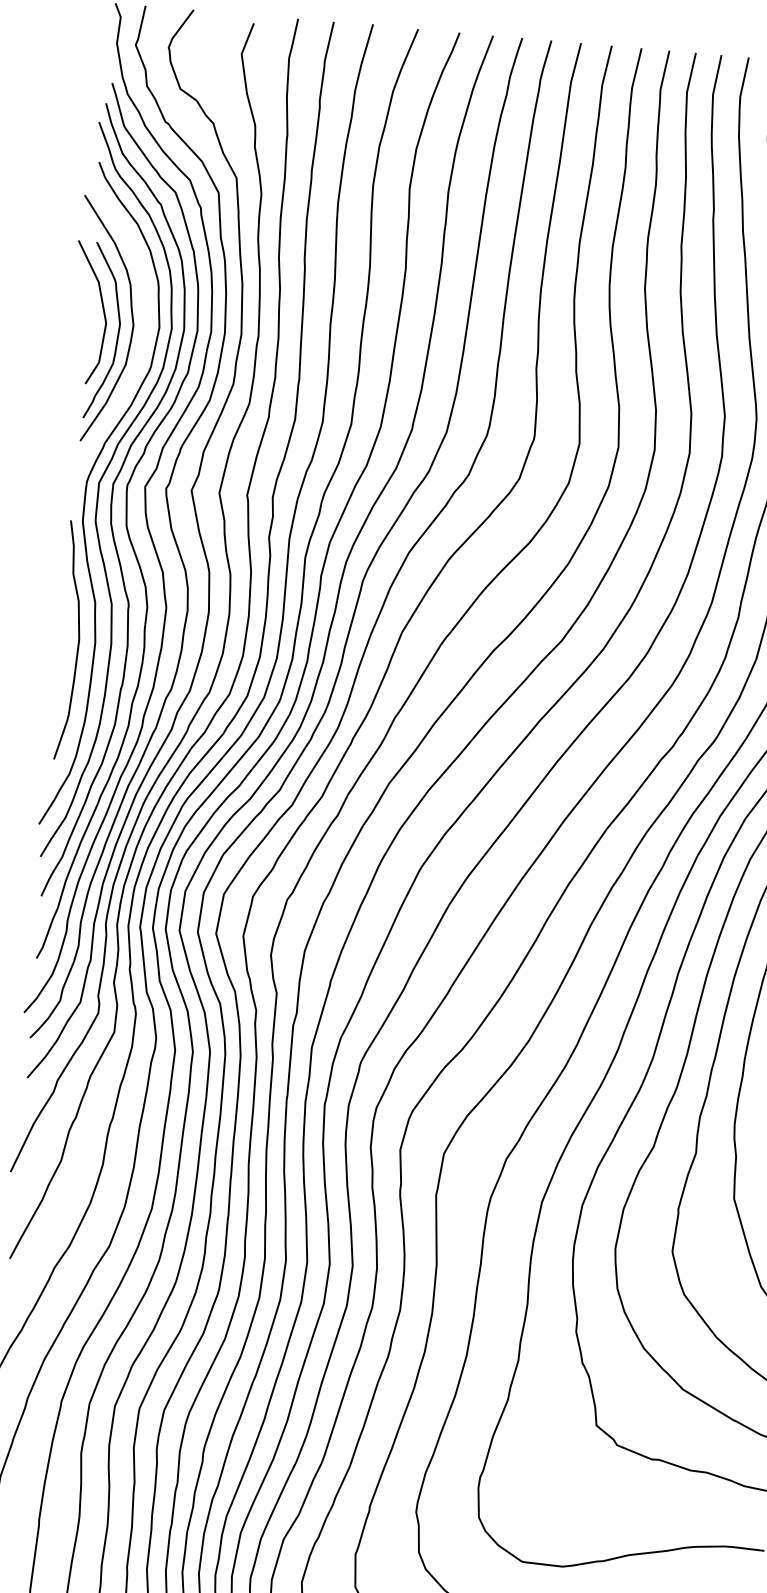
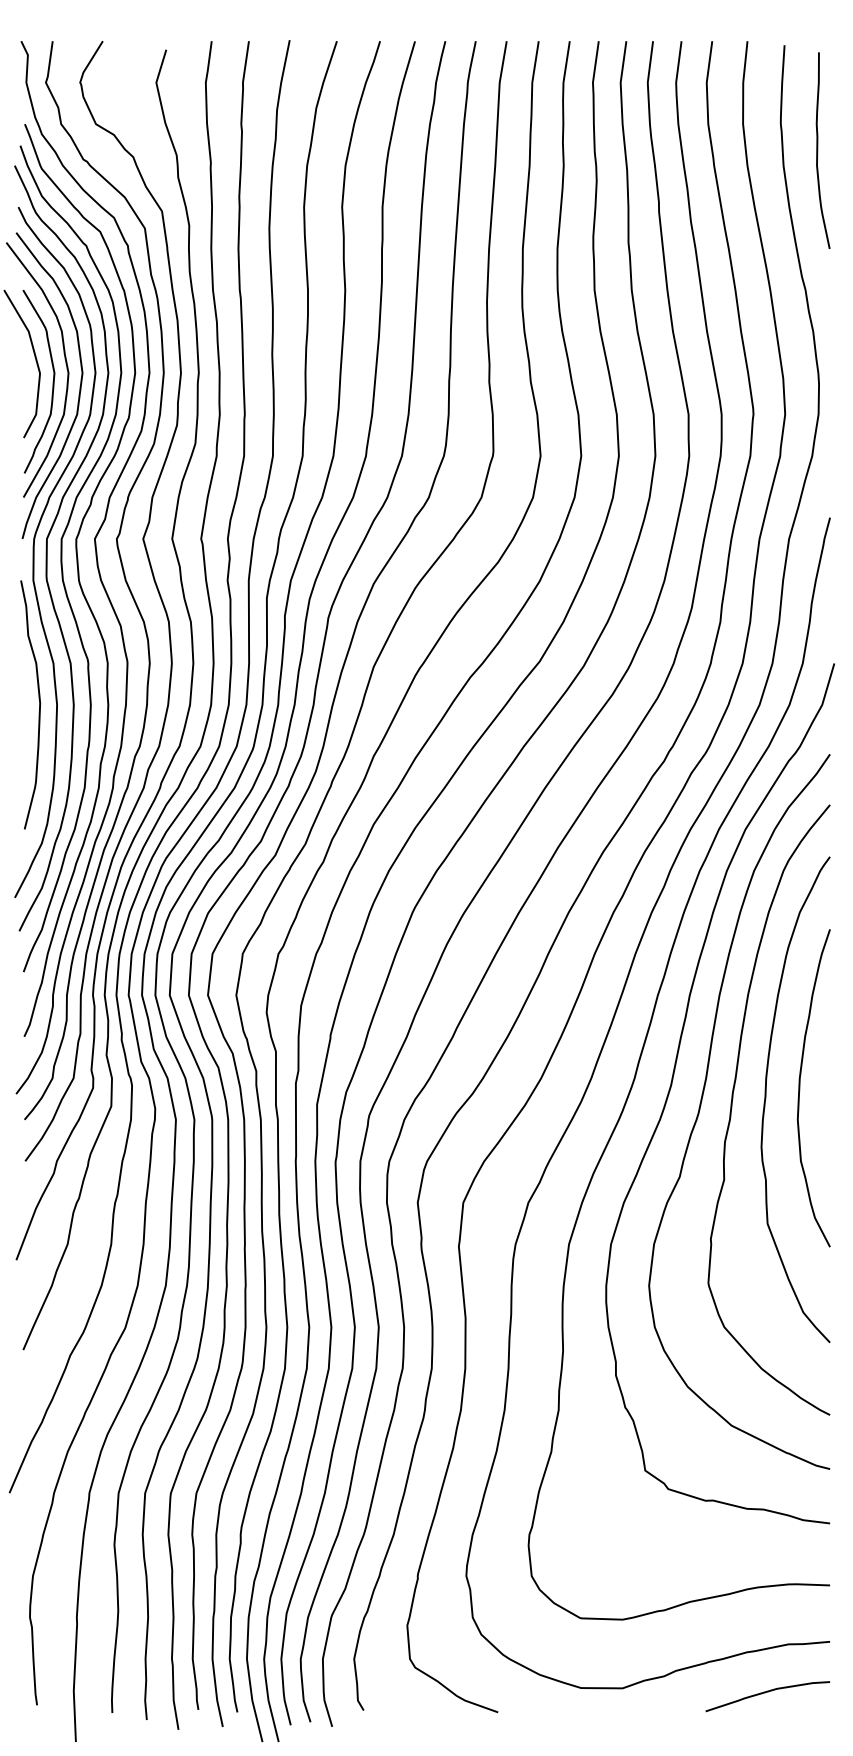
curve: (142, 339) -> (79, 386), added

